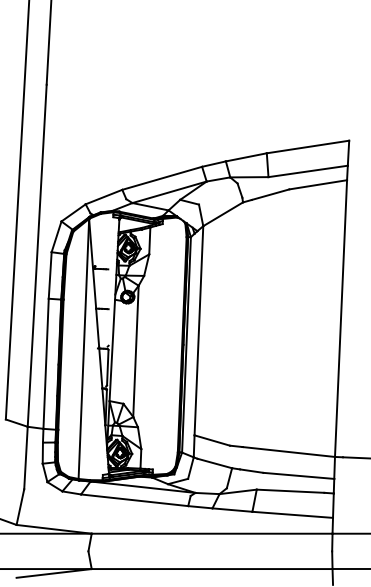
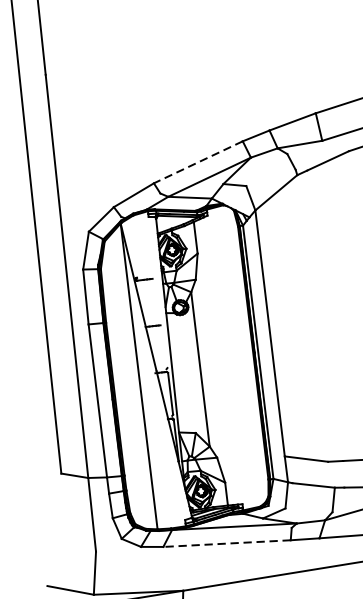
line: (162, 178) -> (198, 162), solid -> dashed
line: (134, 500) -> (226, 543), solid -> dashed

